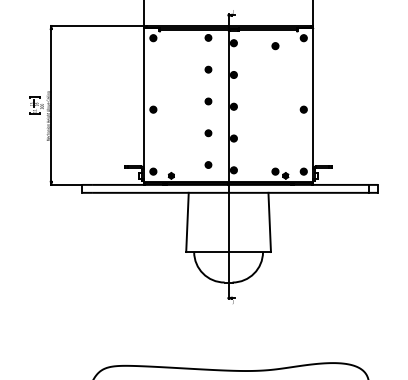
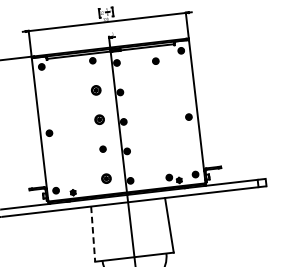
part: (208, 69) -> (96, 90), size x1.6
part: (208, 101) -> (99, 119), size x1.6
part: (208, 164) -> (106, 178), size x1.6
line: (187, 222) -> (93, 234), solid -> dashed

